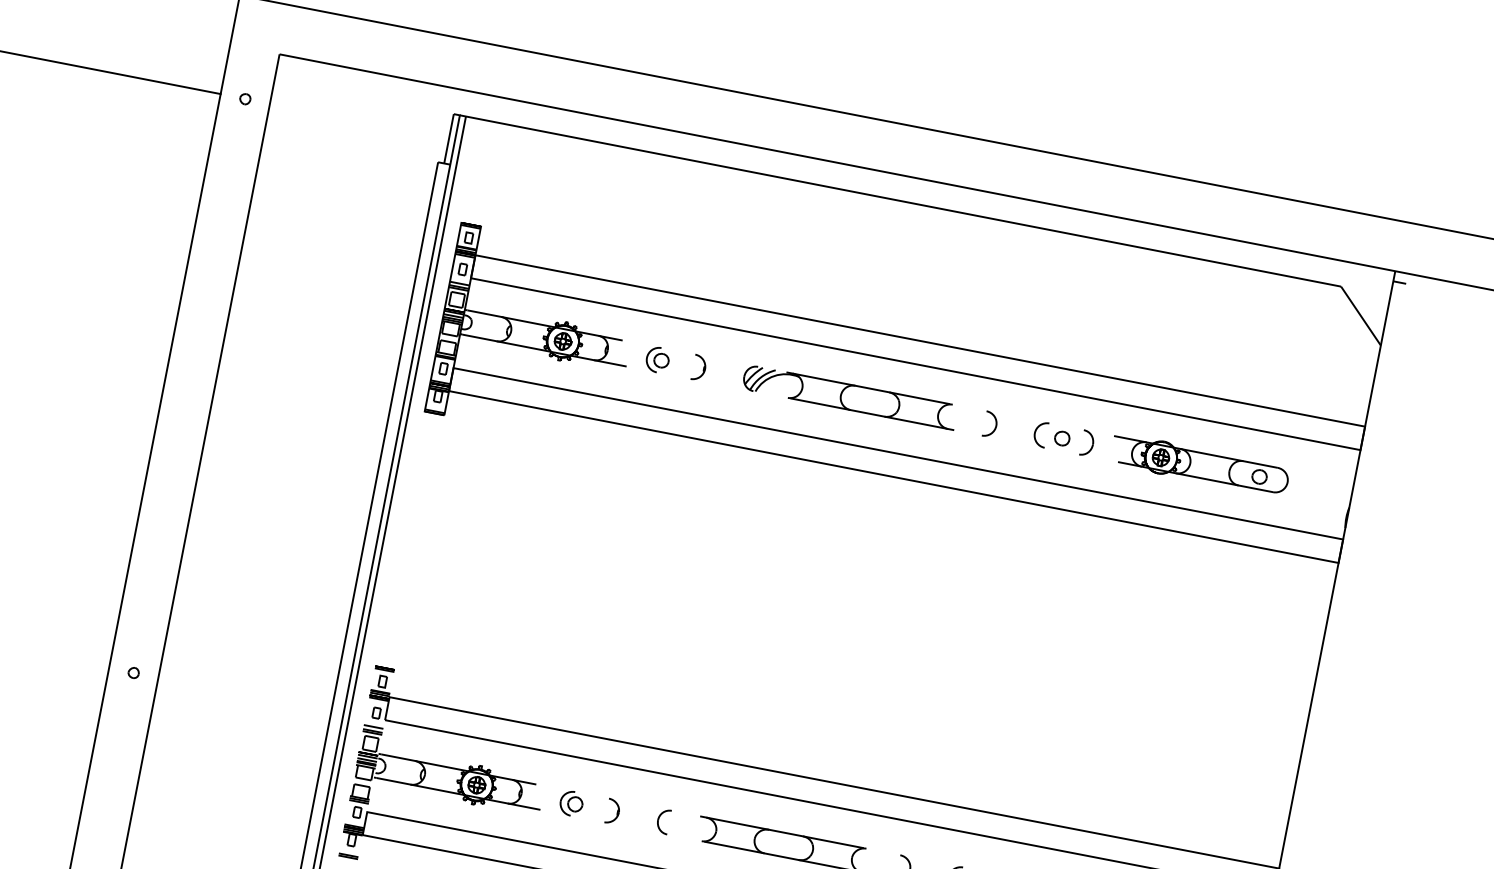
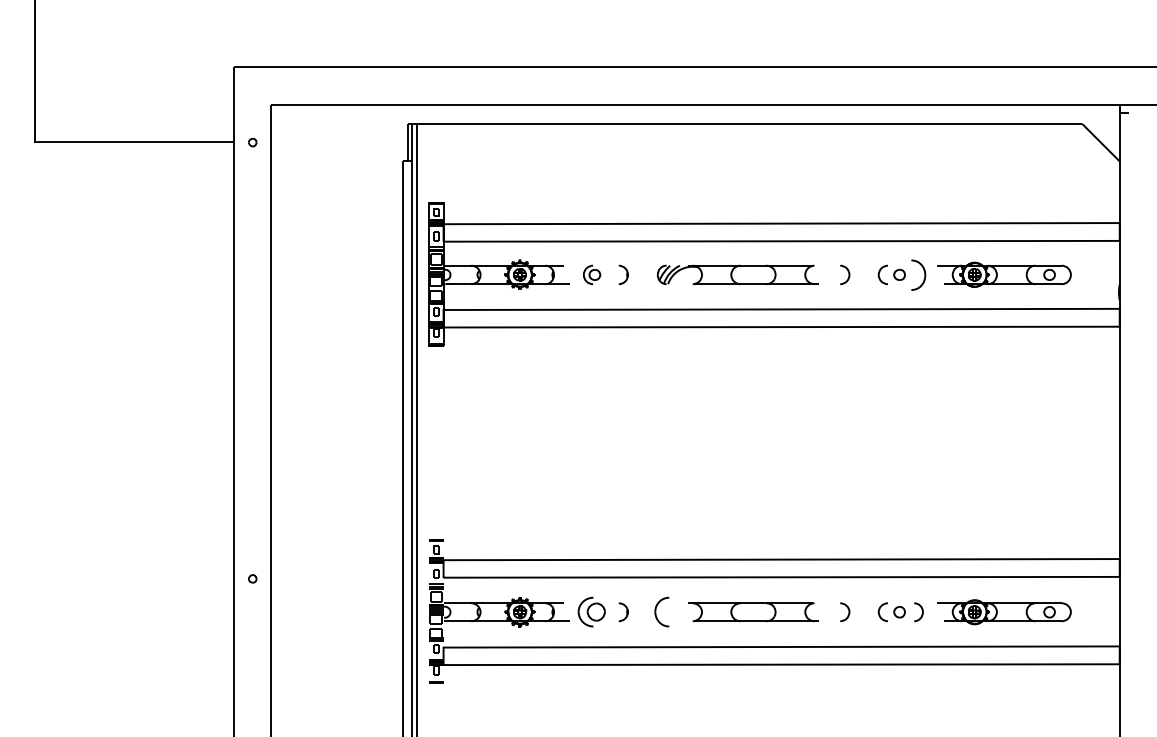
part: (1087, 442) -> (918, 274), size x1.6
part: (572, 804) -> (592, 612), size x1.6
part: (662, 821) -> (661, 612), size x1.6

